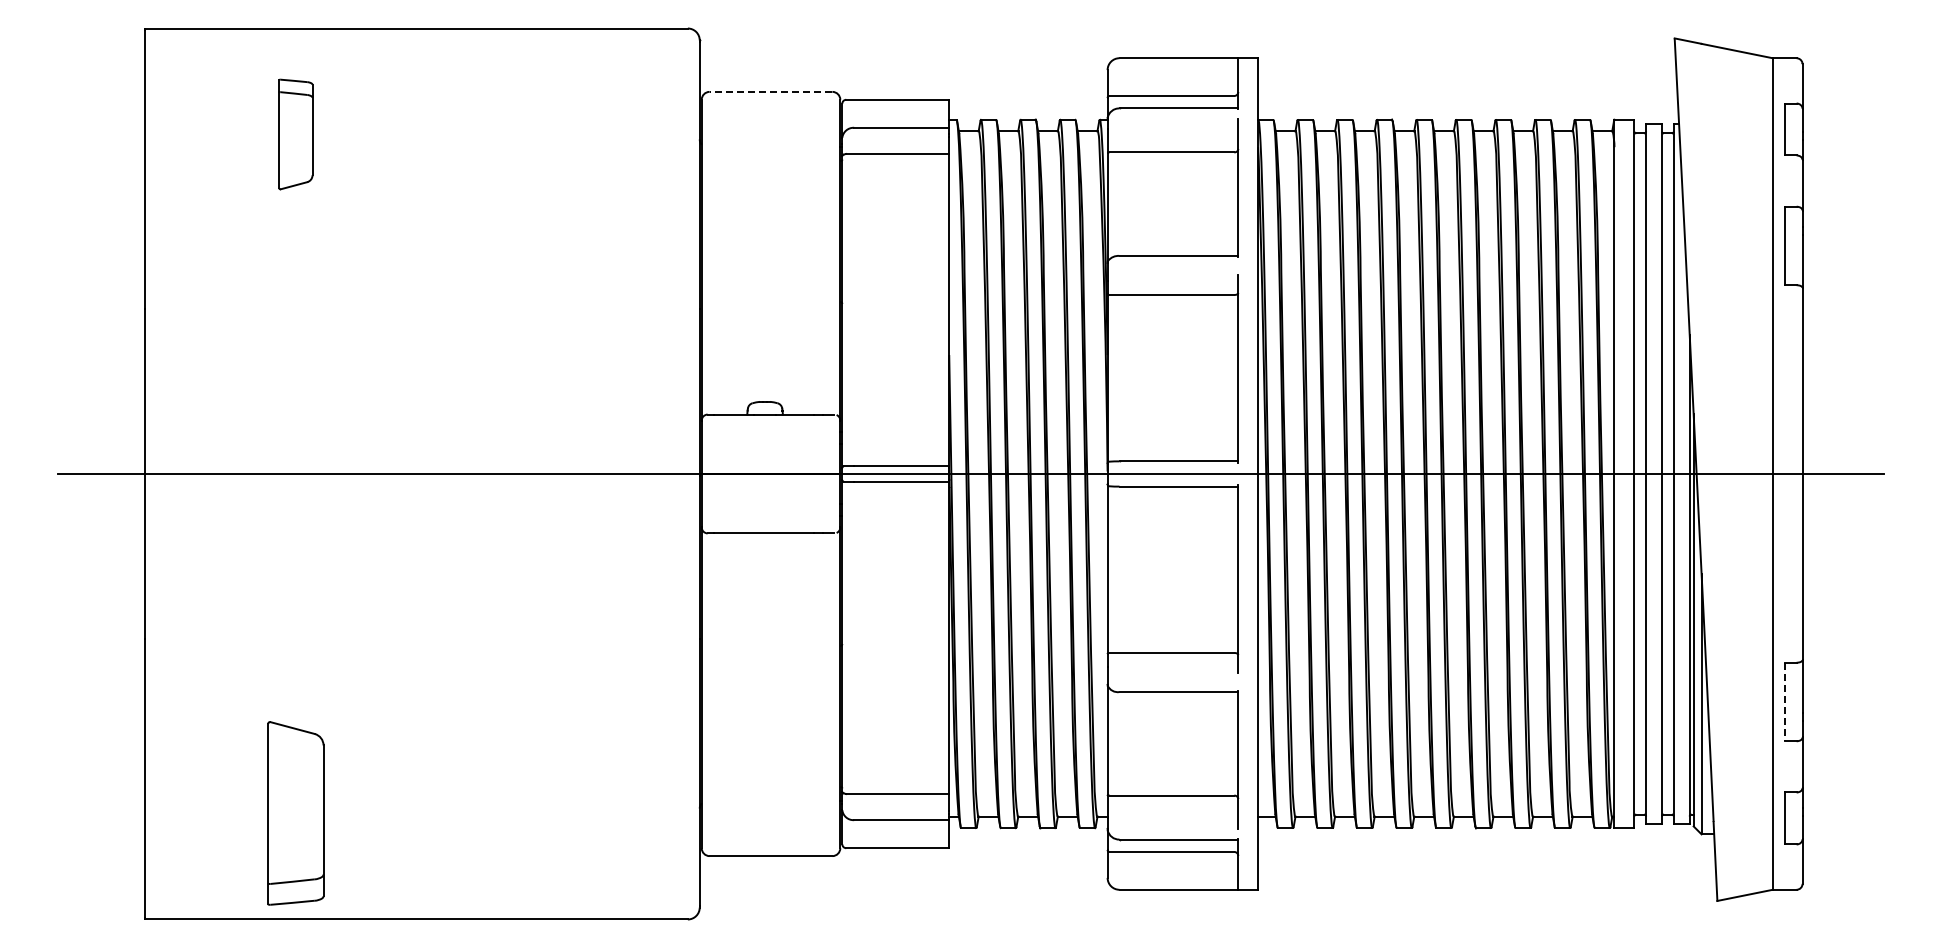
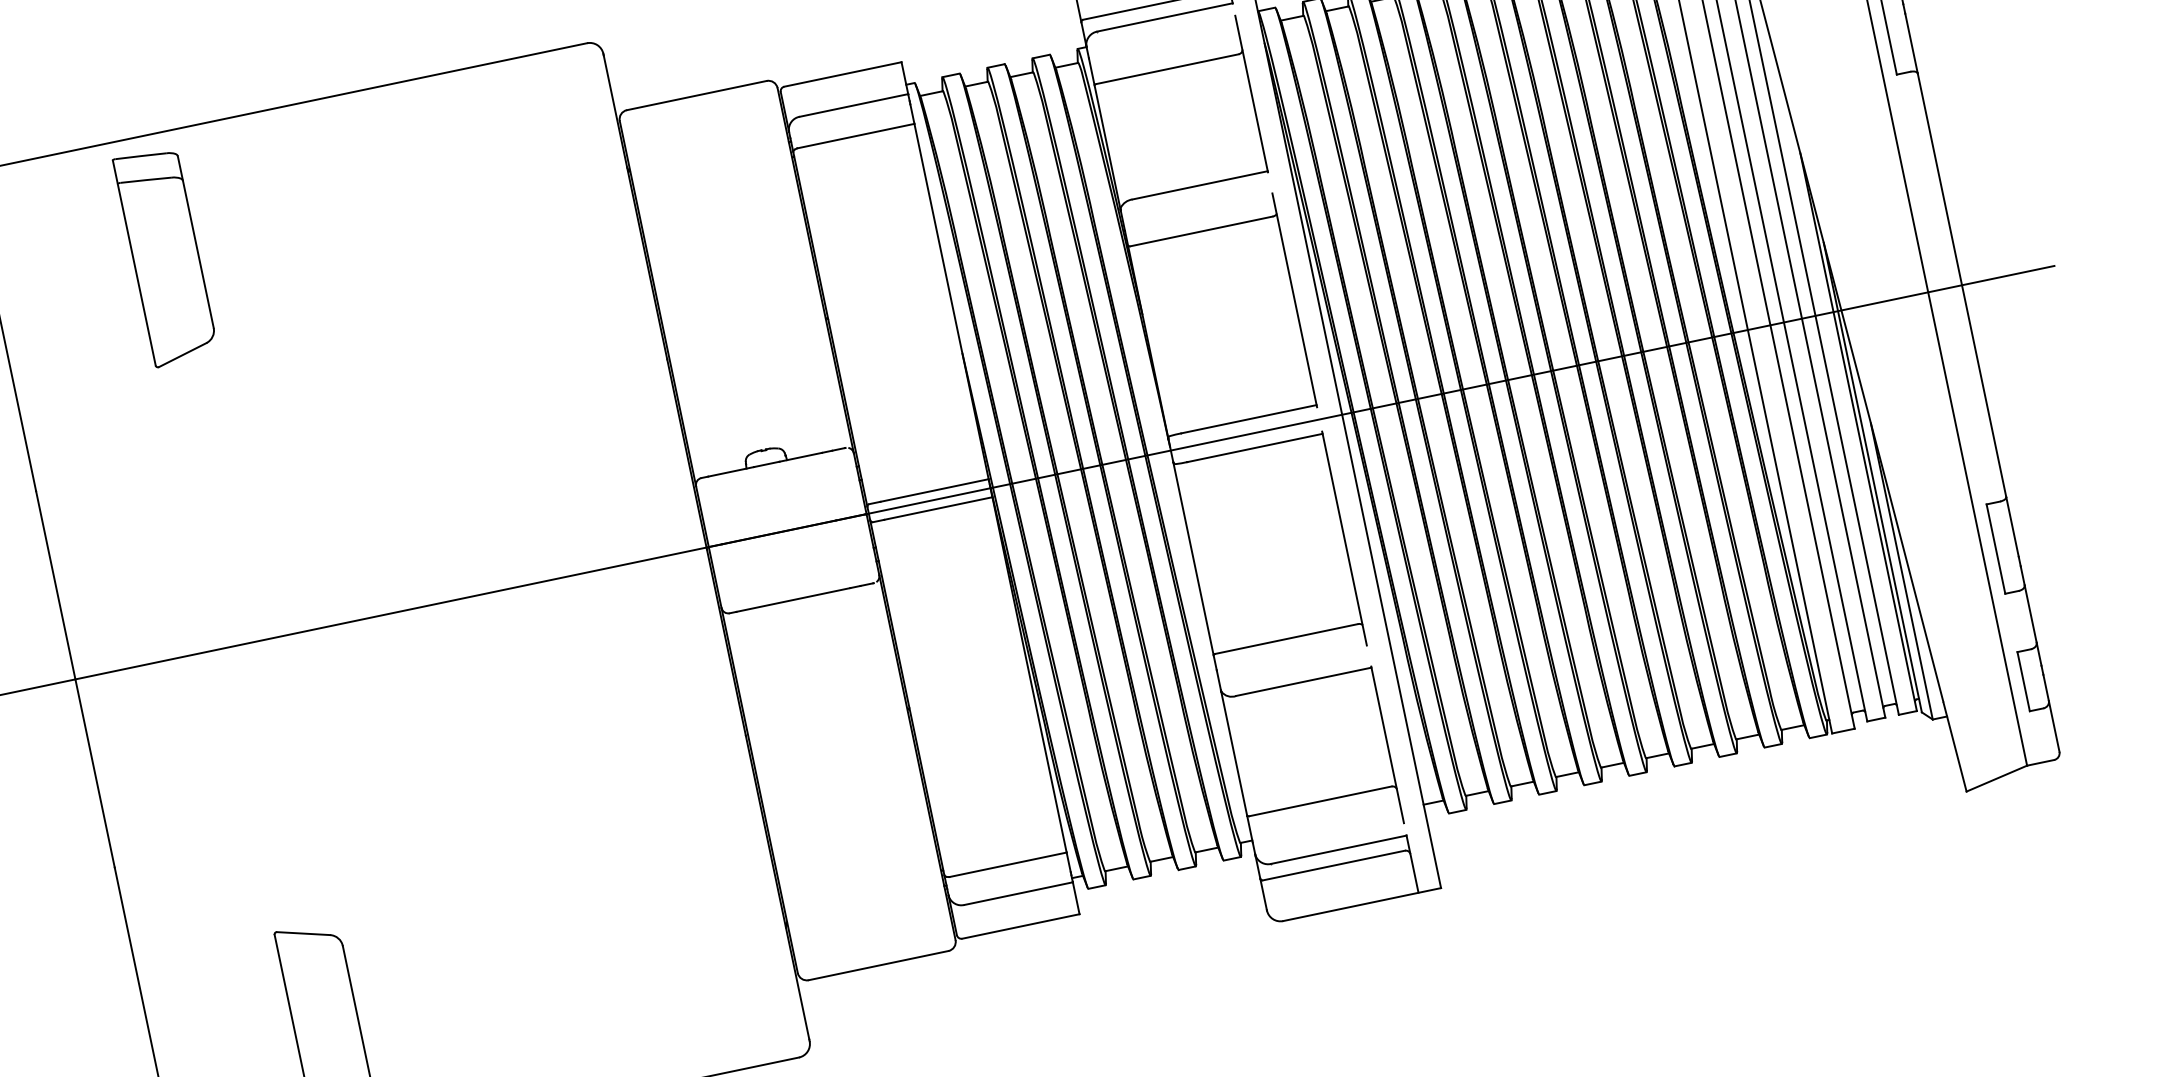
line: (770, 91) -> (696, 95), dashed -> solid
part: (295, 134) -> (165, 257), size x1.67
line: (1784, 702) -> (1995, 549), dashed -> solid

